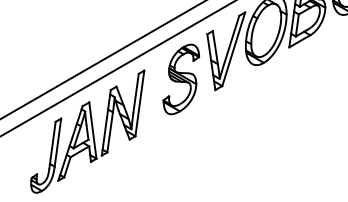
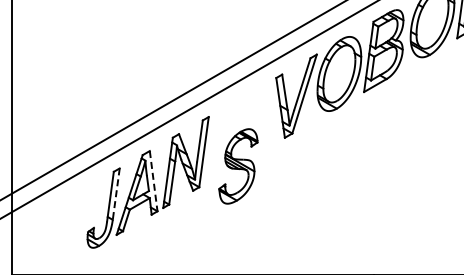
part: (181, 79) -> (238, 166), moved
line: (92, 130) -> (153, 181), solid -> dashed
line: (58, 143) -> (116, 194), solid -> dashed

